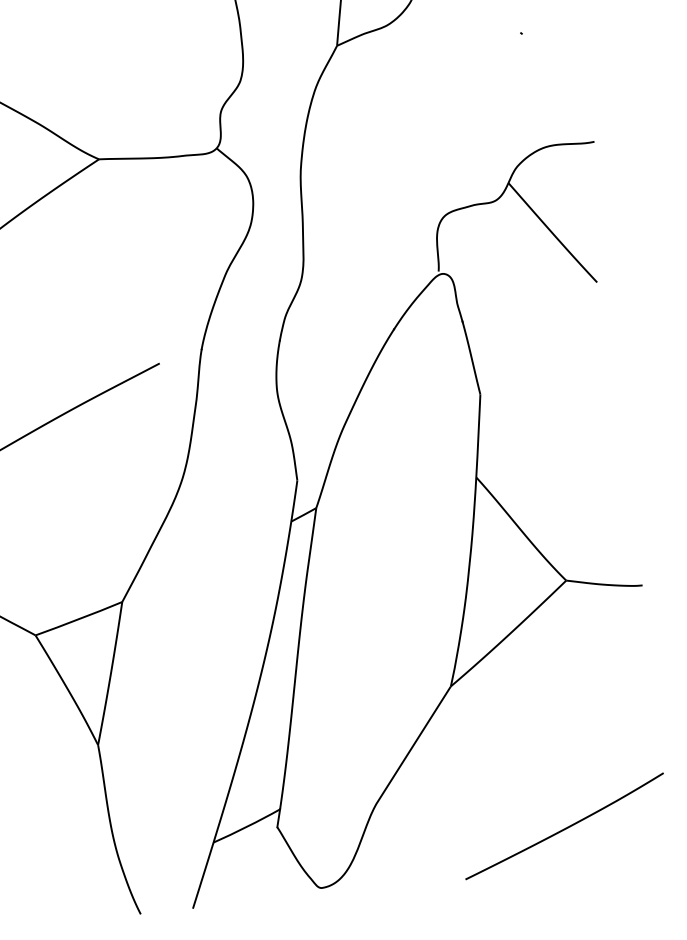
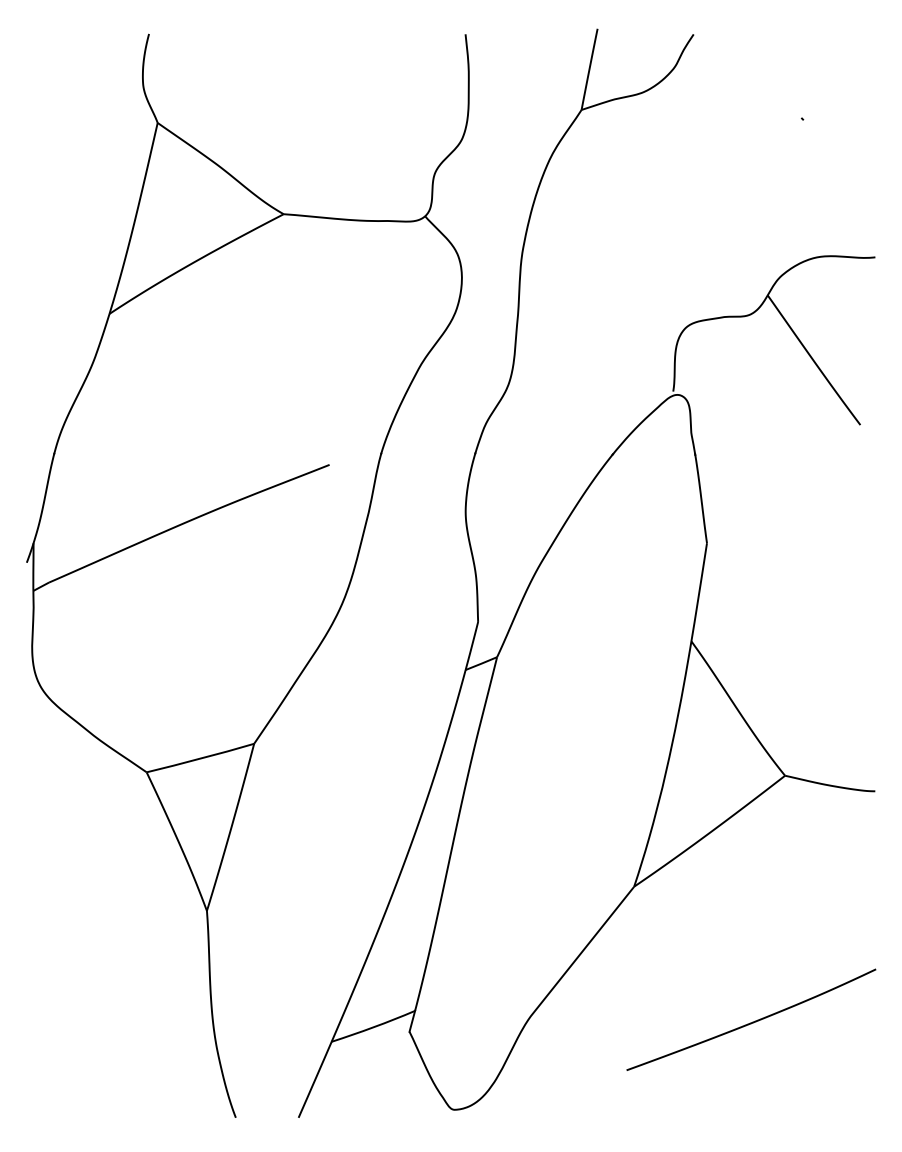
curve: (565, 827) -> (752, 1021), moved

